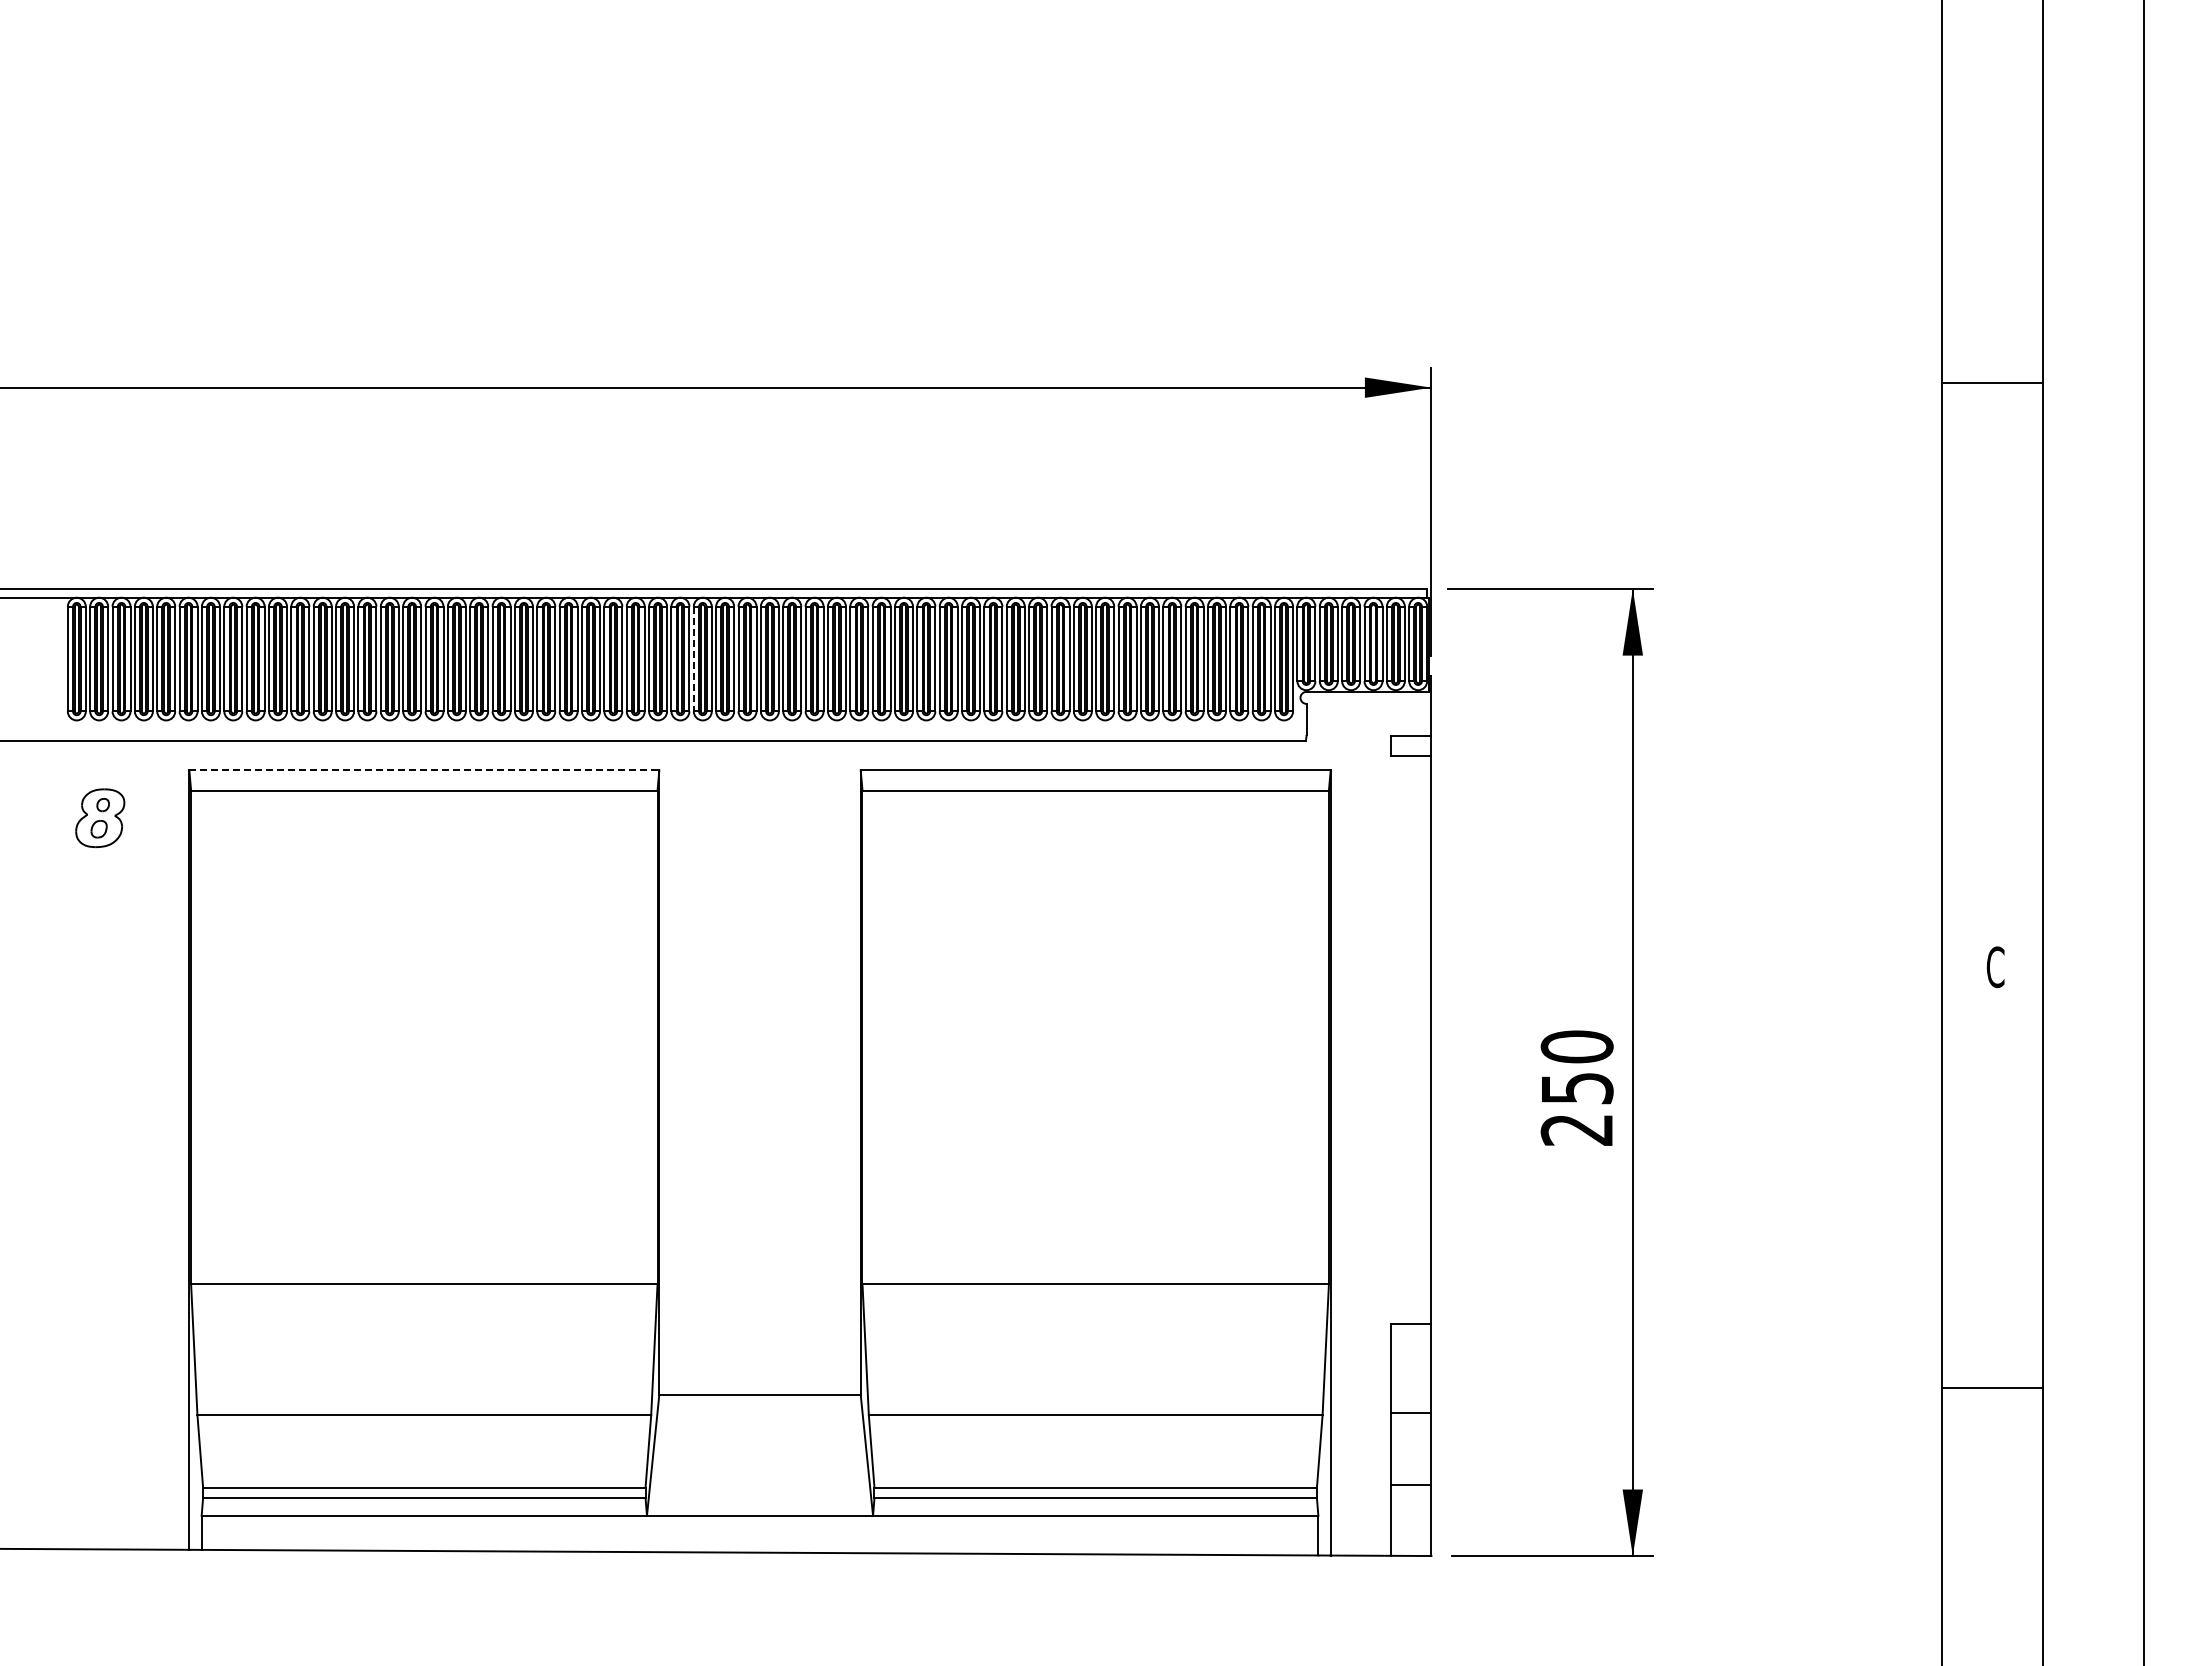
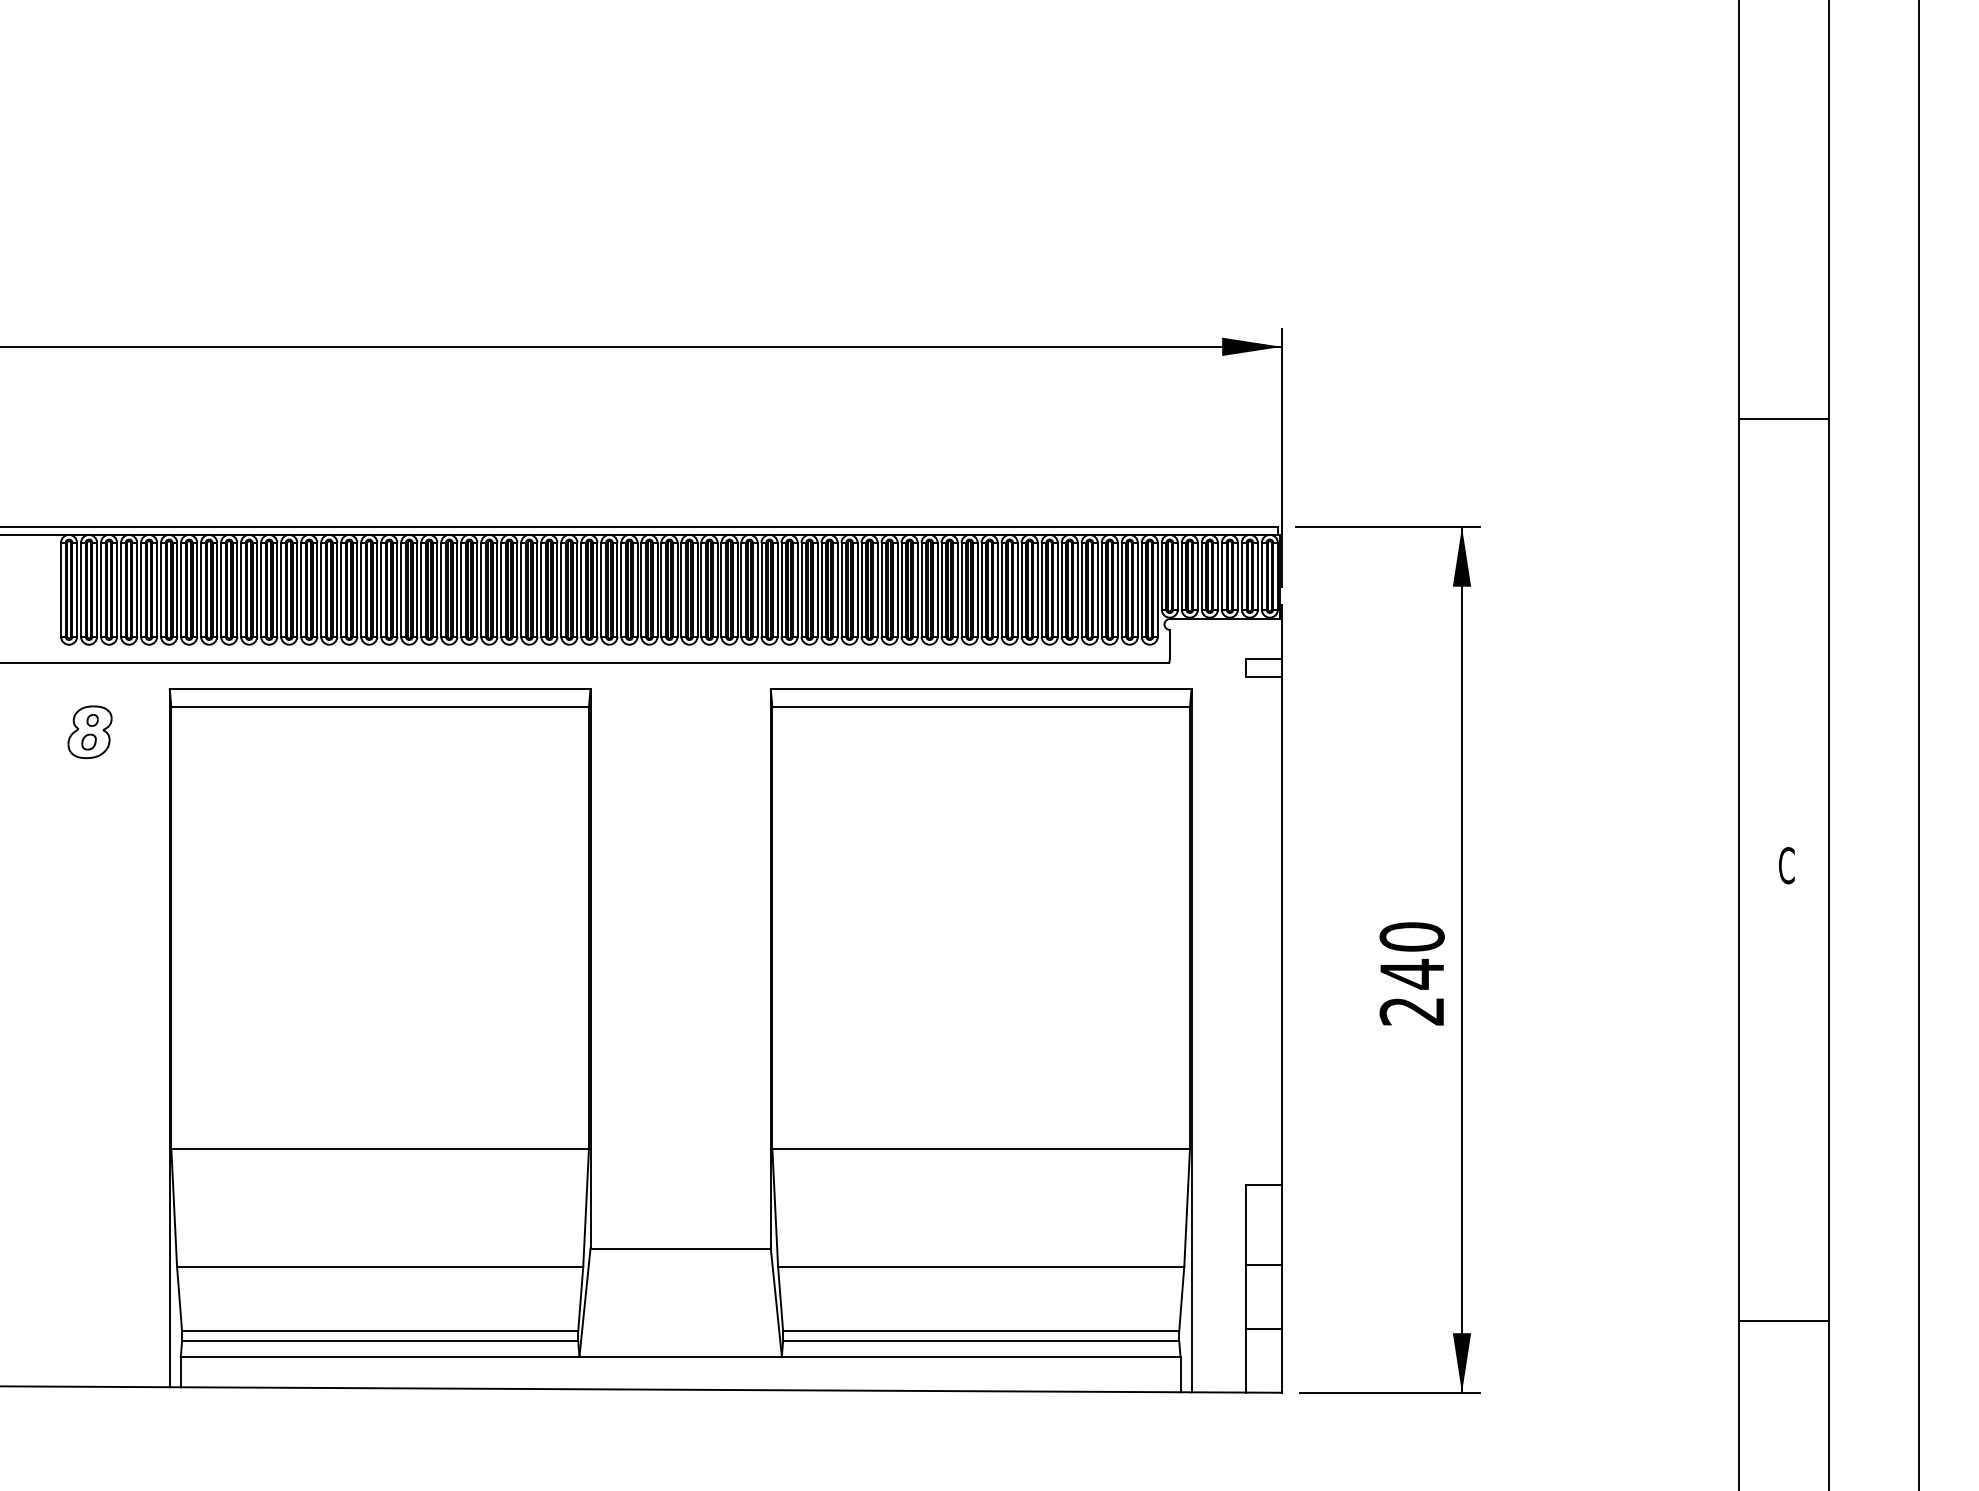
line: (1992, 383) -> (1783, 419), moved
line: (693, 659) -> (621, 590), dashed -> solid
line: (424, 770) -> (380, 689), dashed -> solid
text: (1577, 1088) -> (1412, 974), 250 -> 240
line: (1992, 1388) -> (1783, 1320), moved

